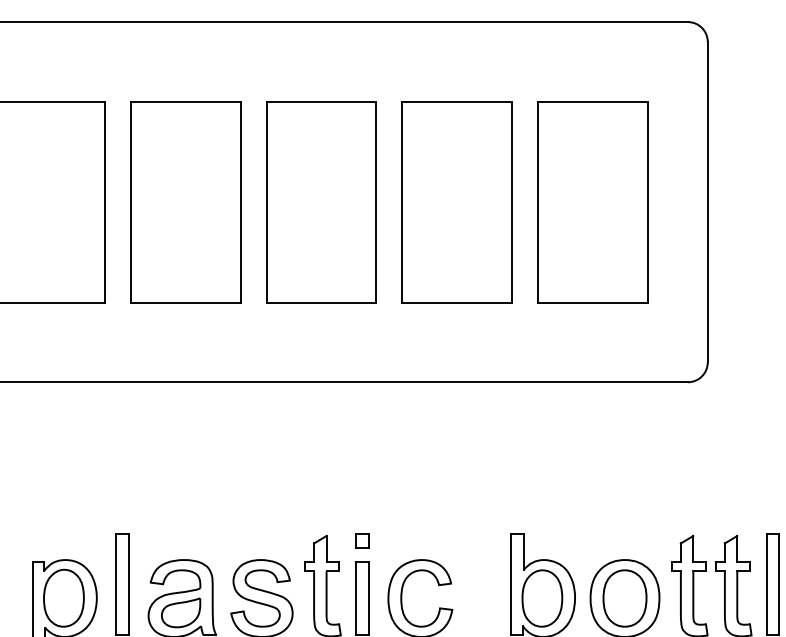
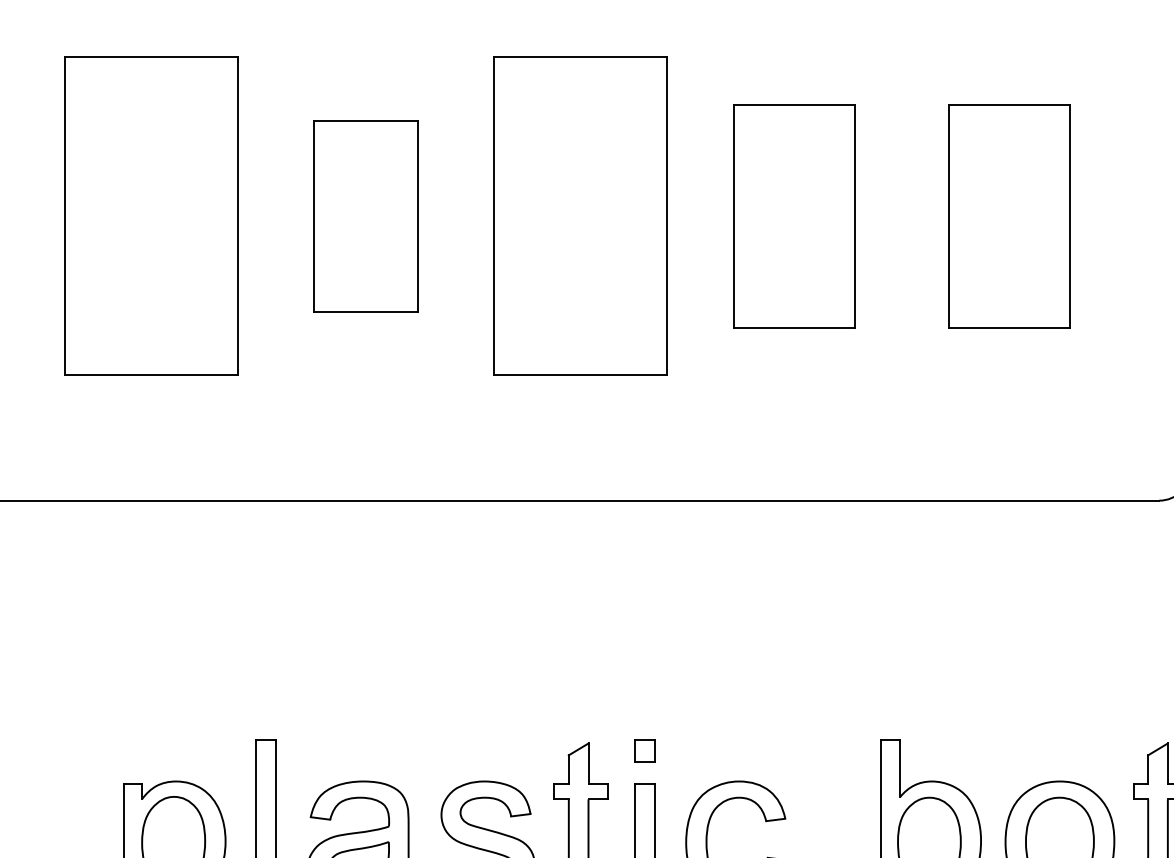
part: (185, 202) -> (365, 216), size x0.6
part: (456, 202) -> (793, 216), size x0.7
part: (592, 202) -> (1008, 216), size x0.7

